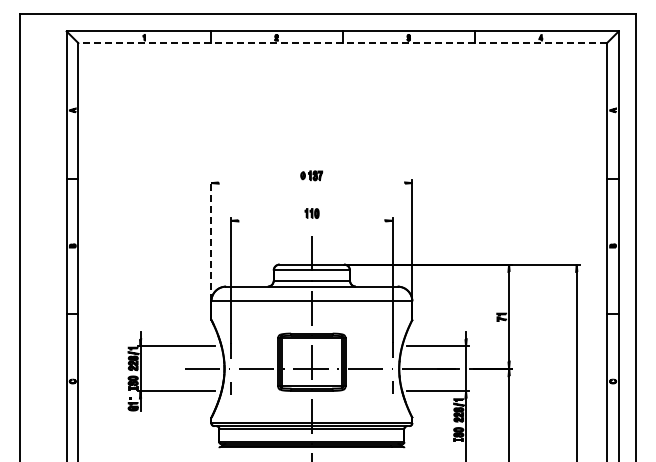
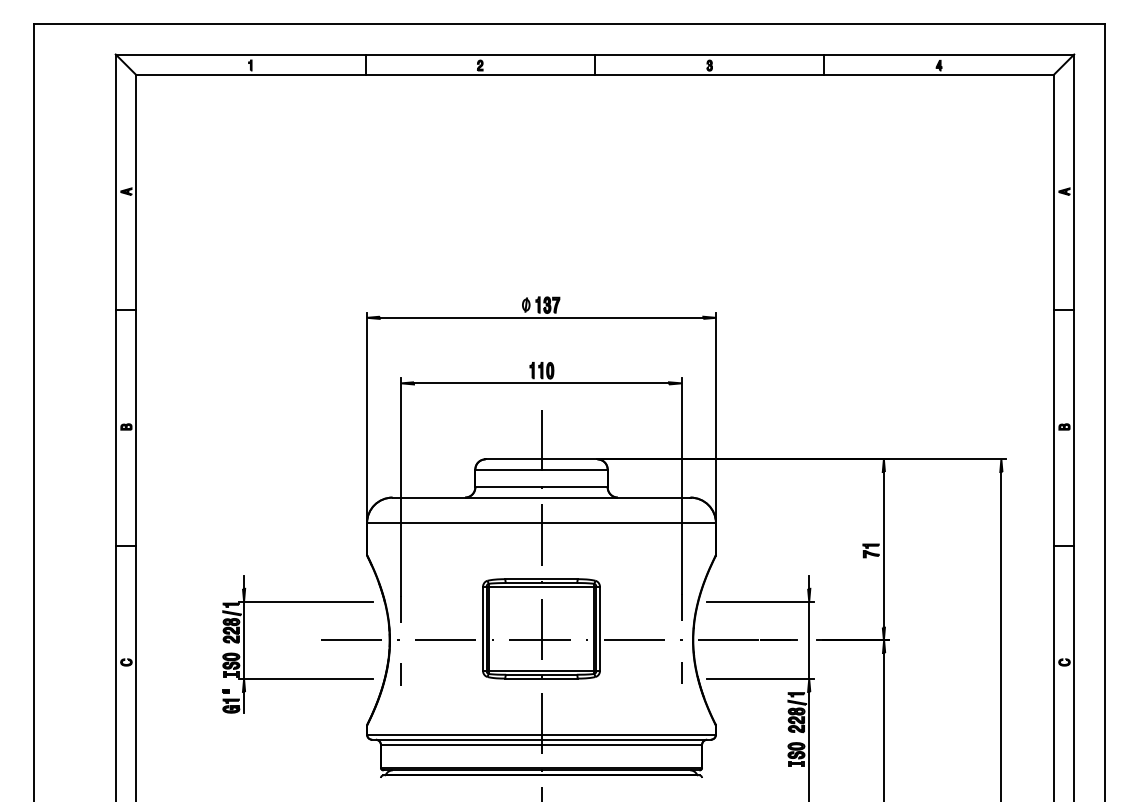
line: (342, 43) -> (594, 75), dashed -> solid
line: (311, 183) -> (540, 318), added
line: (311, 220) -> (540, 382), added
line: (211, 240) -> (367, 417), dashed -> solid

